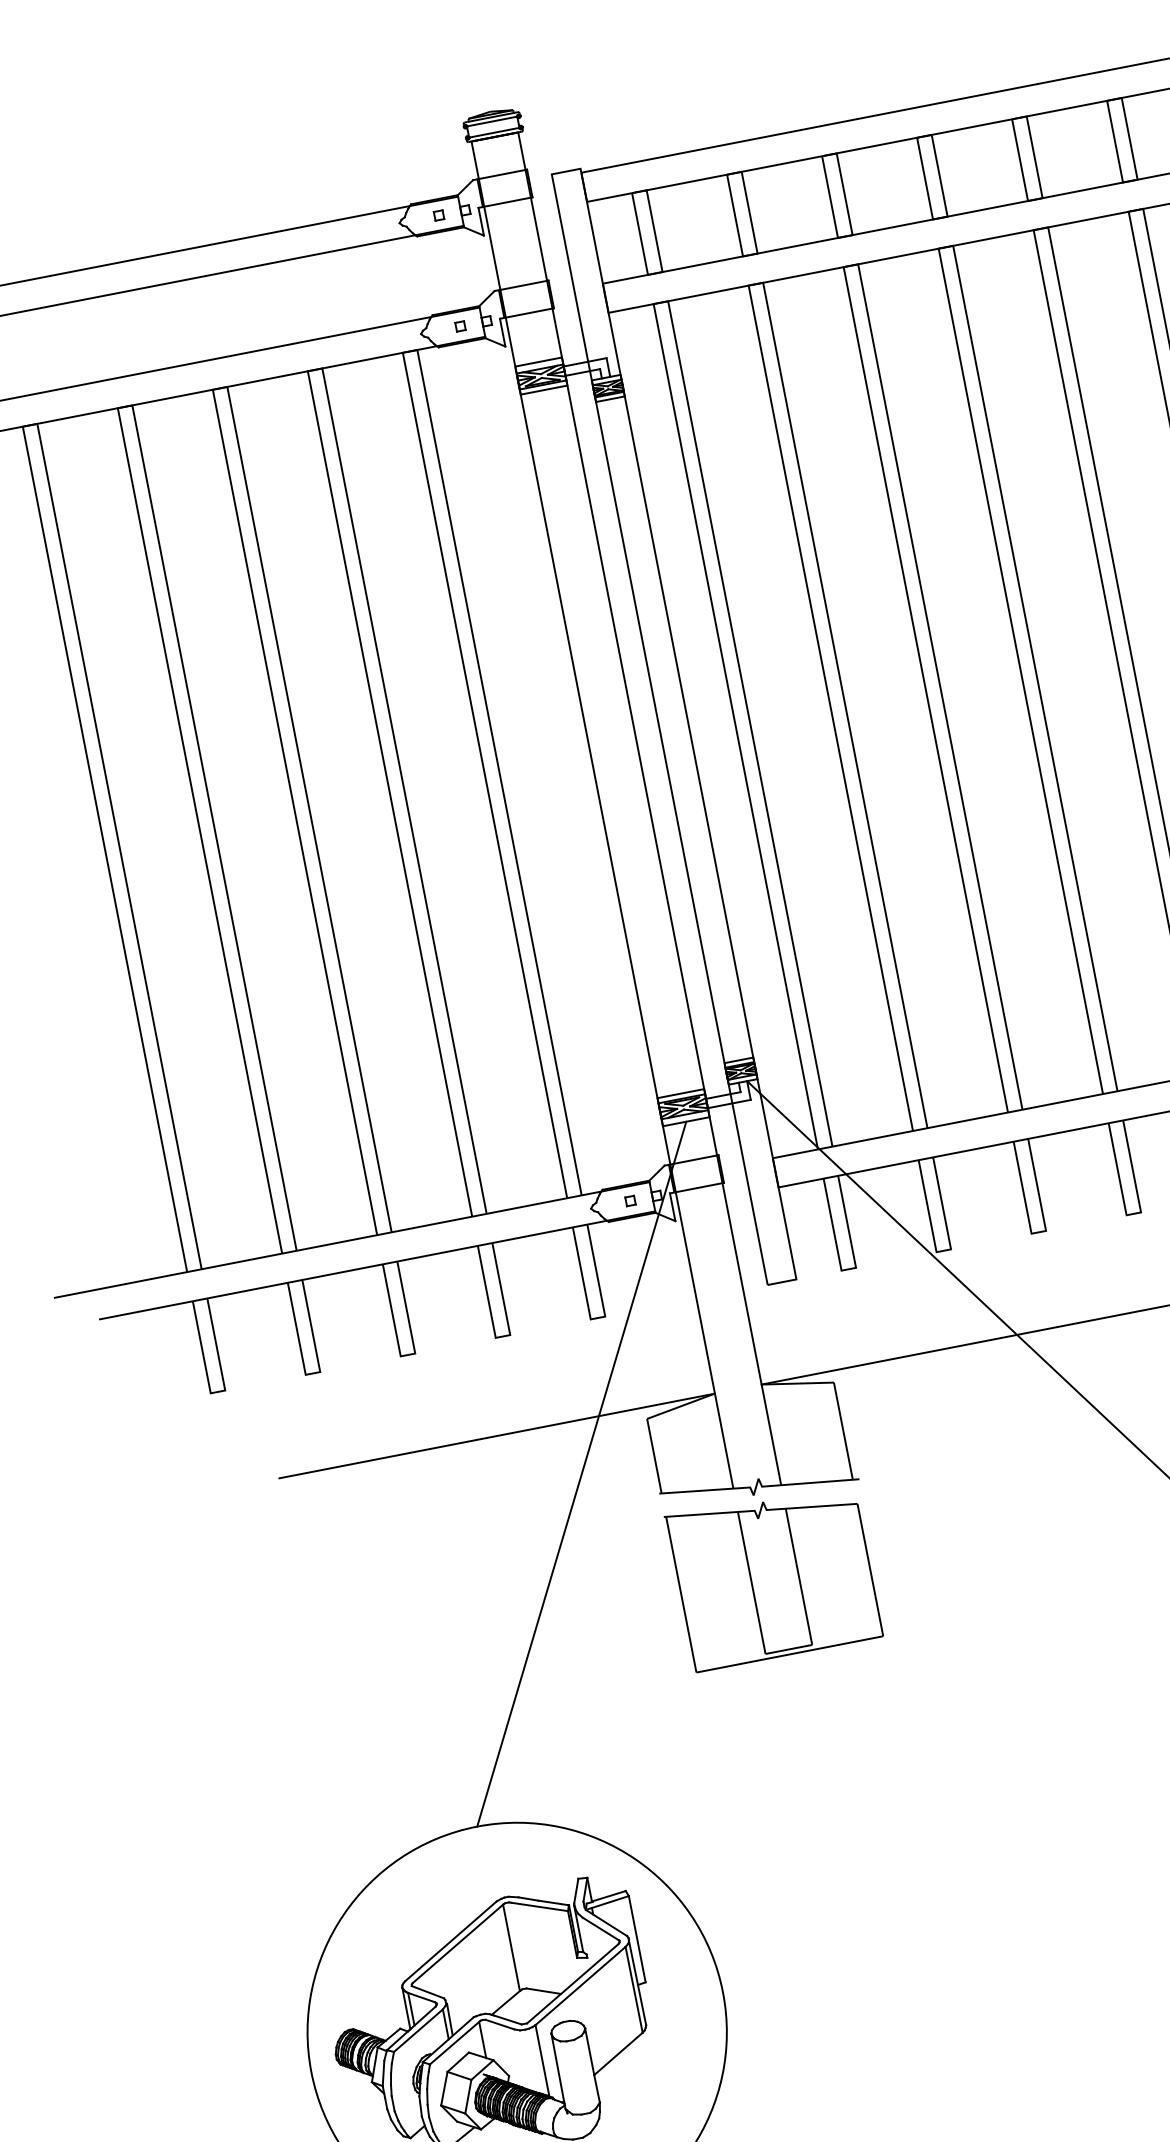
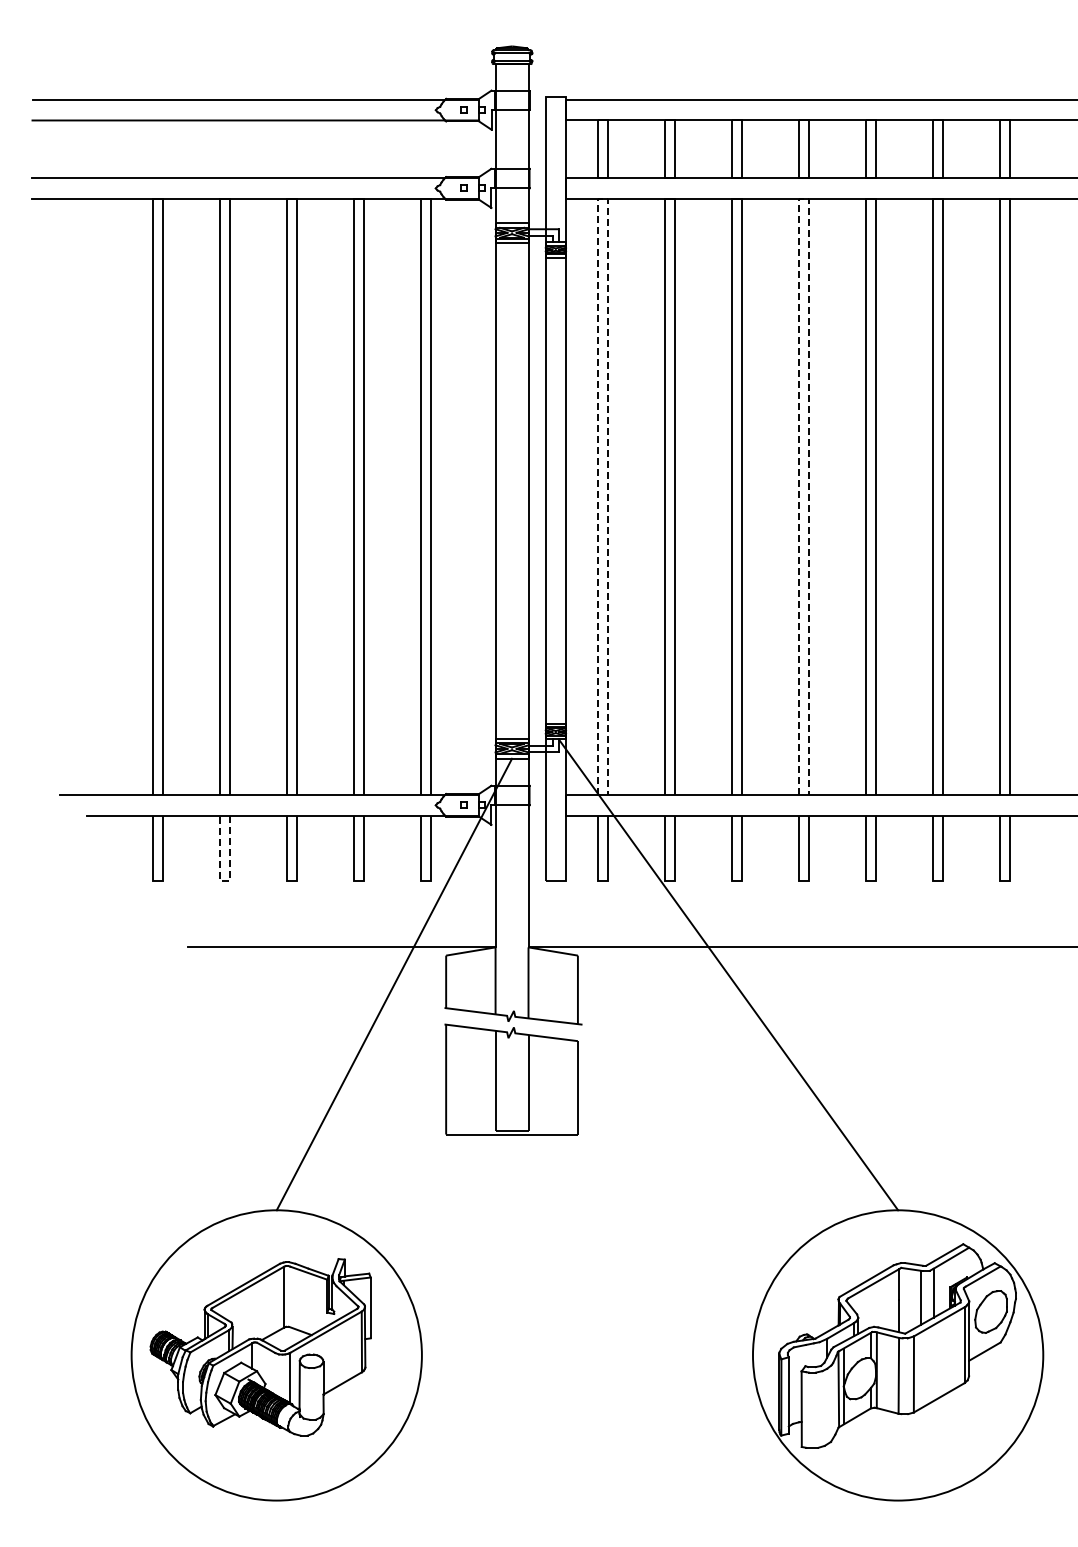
line: (946, 246) -> (804, 198), solid -> dashed
line: (661, 302) -> (603, 198), solid -> dashed
line: (312, 1373) -> (224, 880), solid -> dashed

